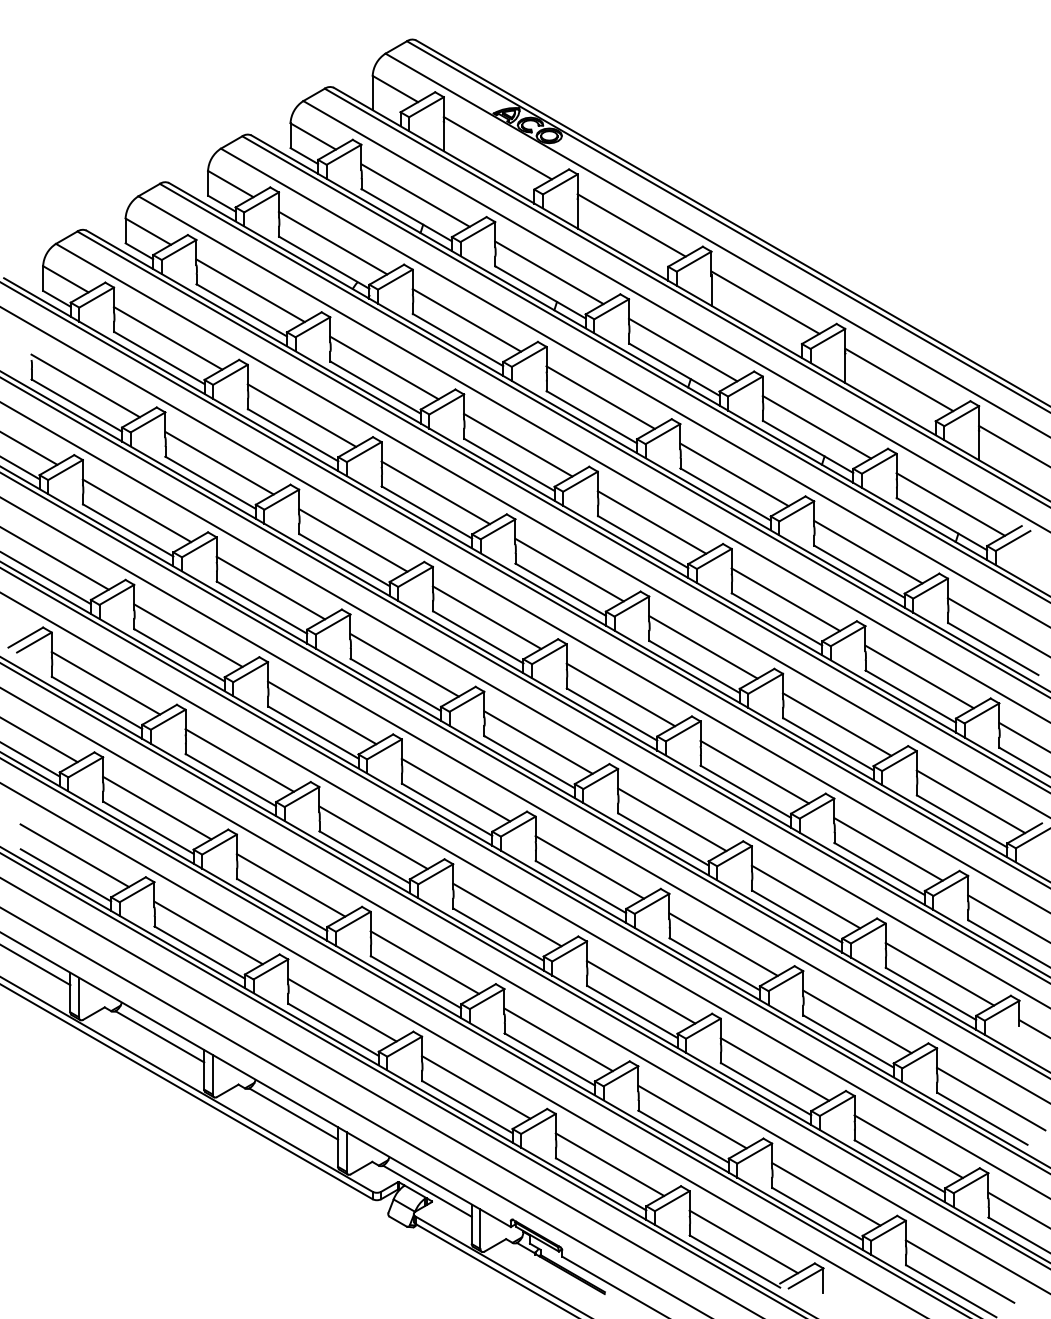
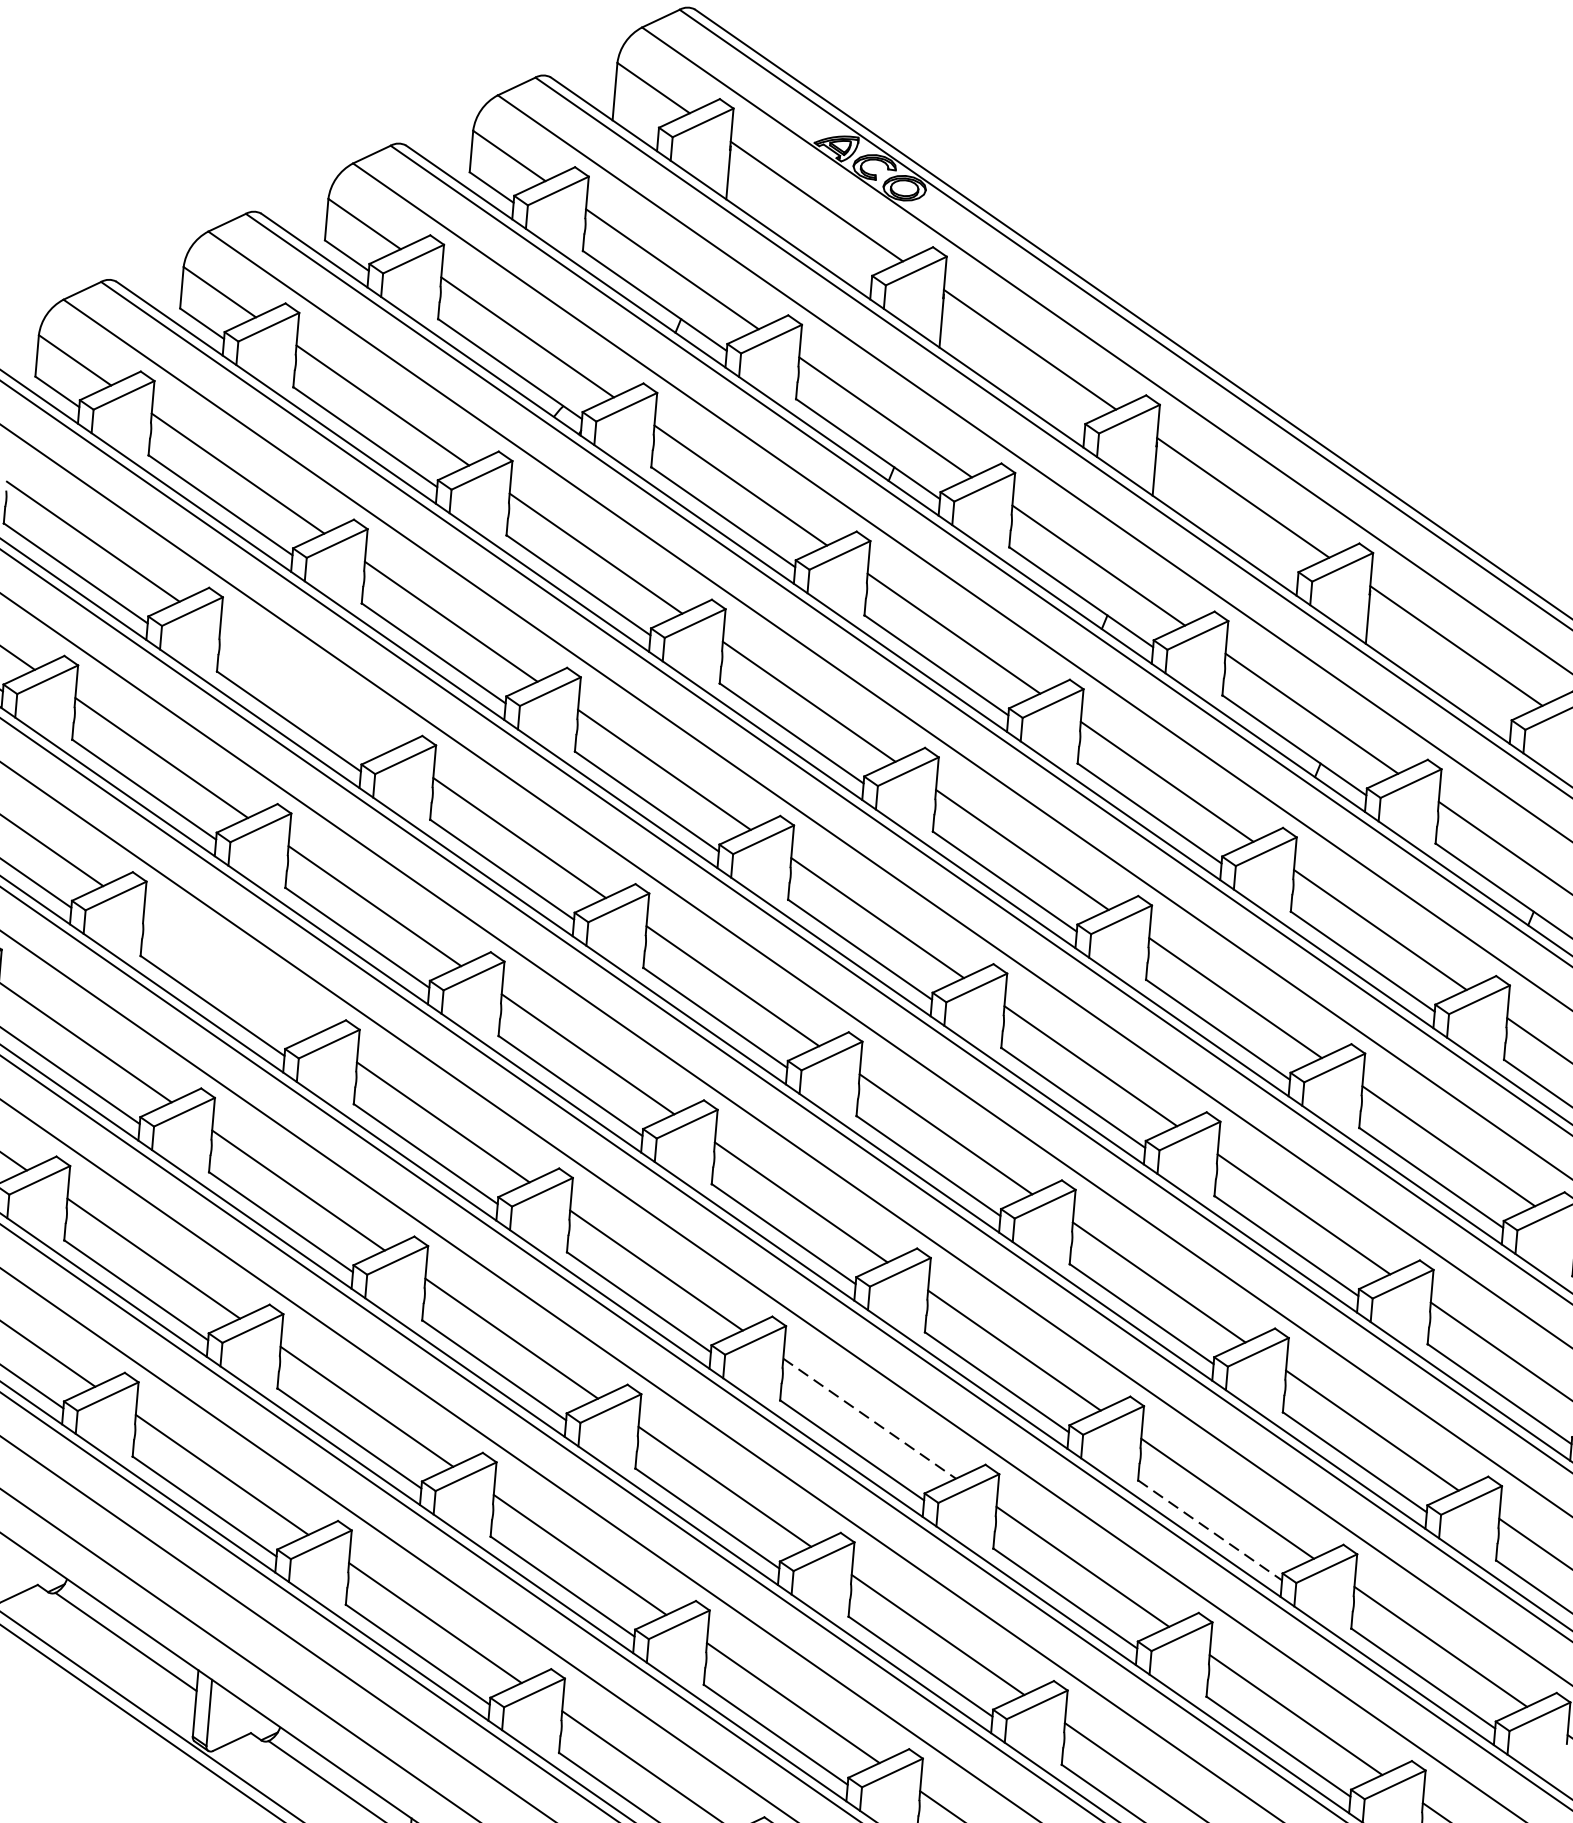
line: (219, 462) -> (306, 688), removed
line: (188, 635) -> (230, 974), removed
line: (589, 867) -> (869, 1418), solid -> dashed
line: (797, 916) -> (1210, 1530), solid -> dashed

